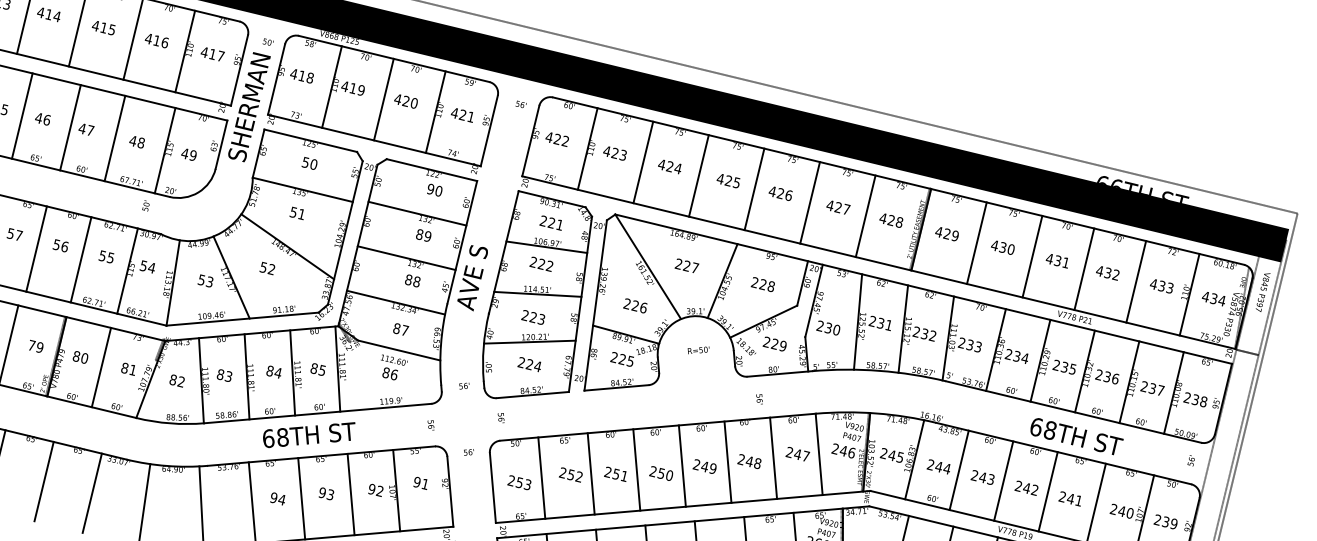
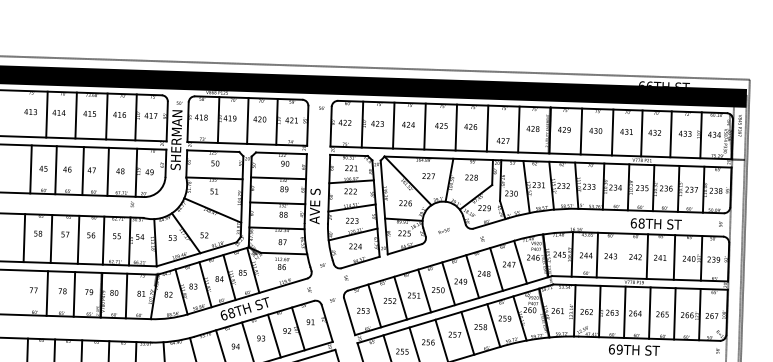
text: (837, 206) -> (502, 140), moved
text: (267, 268) -> (204, 235), moved
text: (697, 349) -> (443, 230), moved
line: (1004, 480) -> (622, 255), removed

